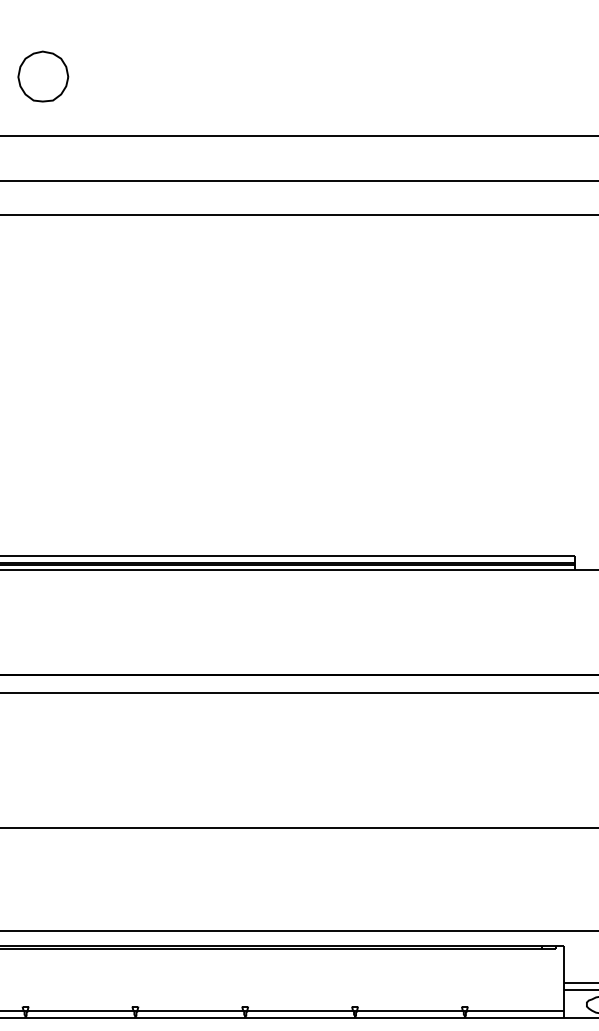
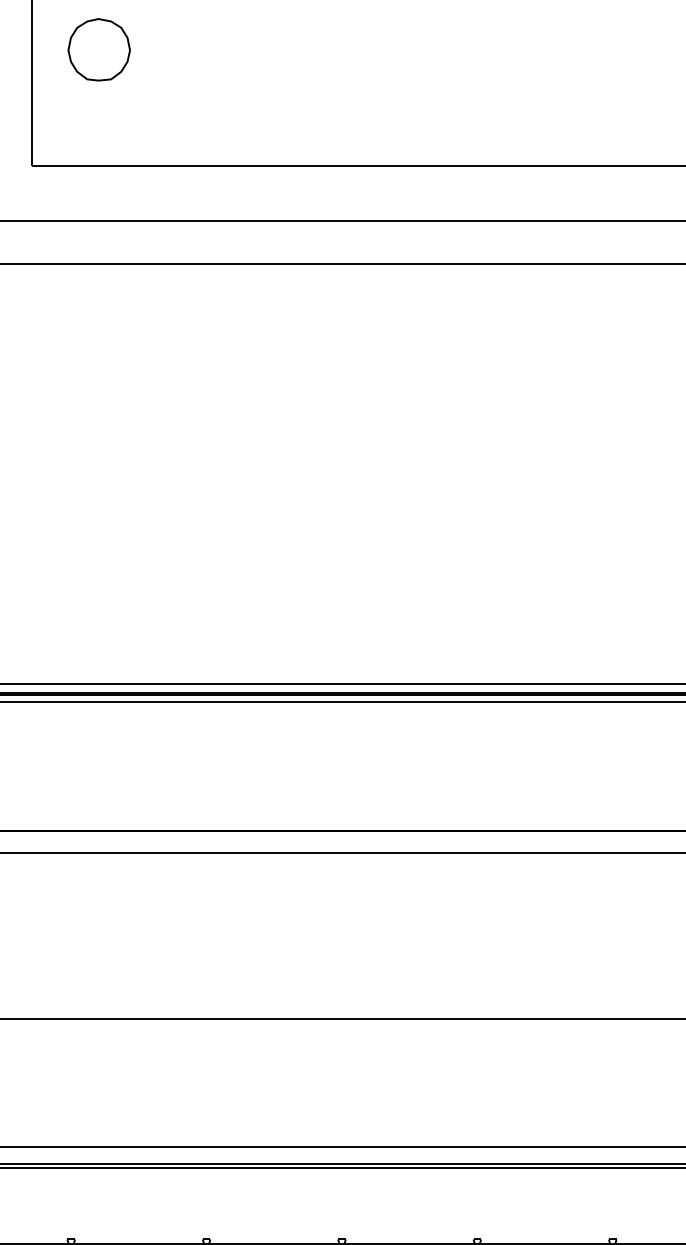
part: (43, 76) -> (99, 49), moved

